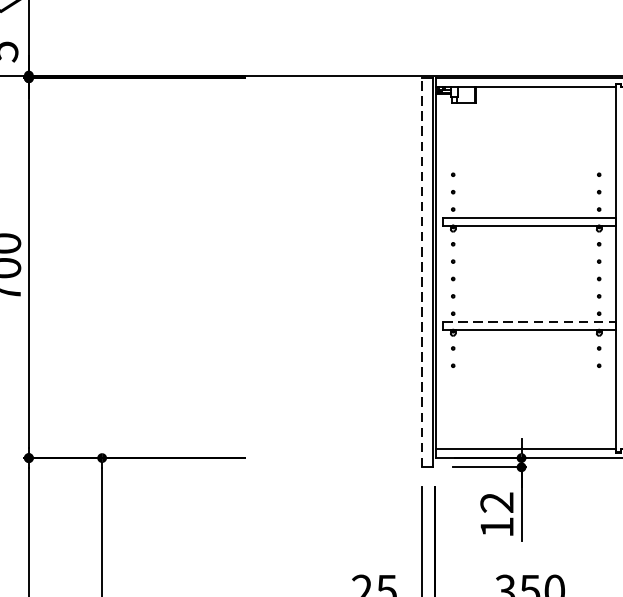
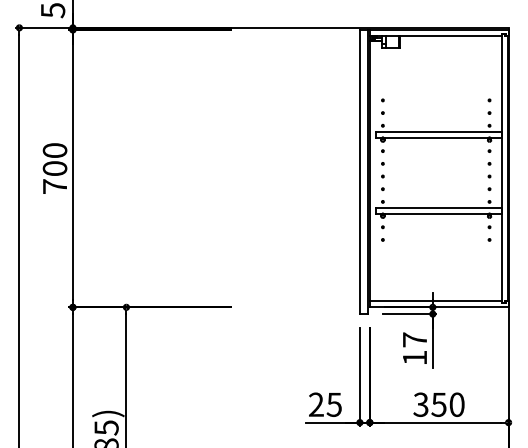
line: (421, 272) -> (359, 171), dashed -> solid
line: (530, 321) -> (439, 207), dashed -> solid
text: (496, 502) -> (414, 339), 12 -> 17

